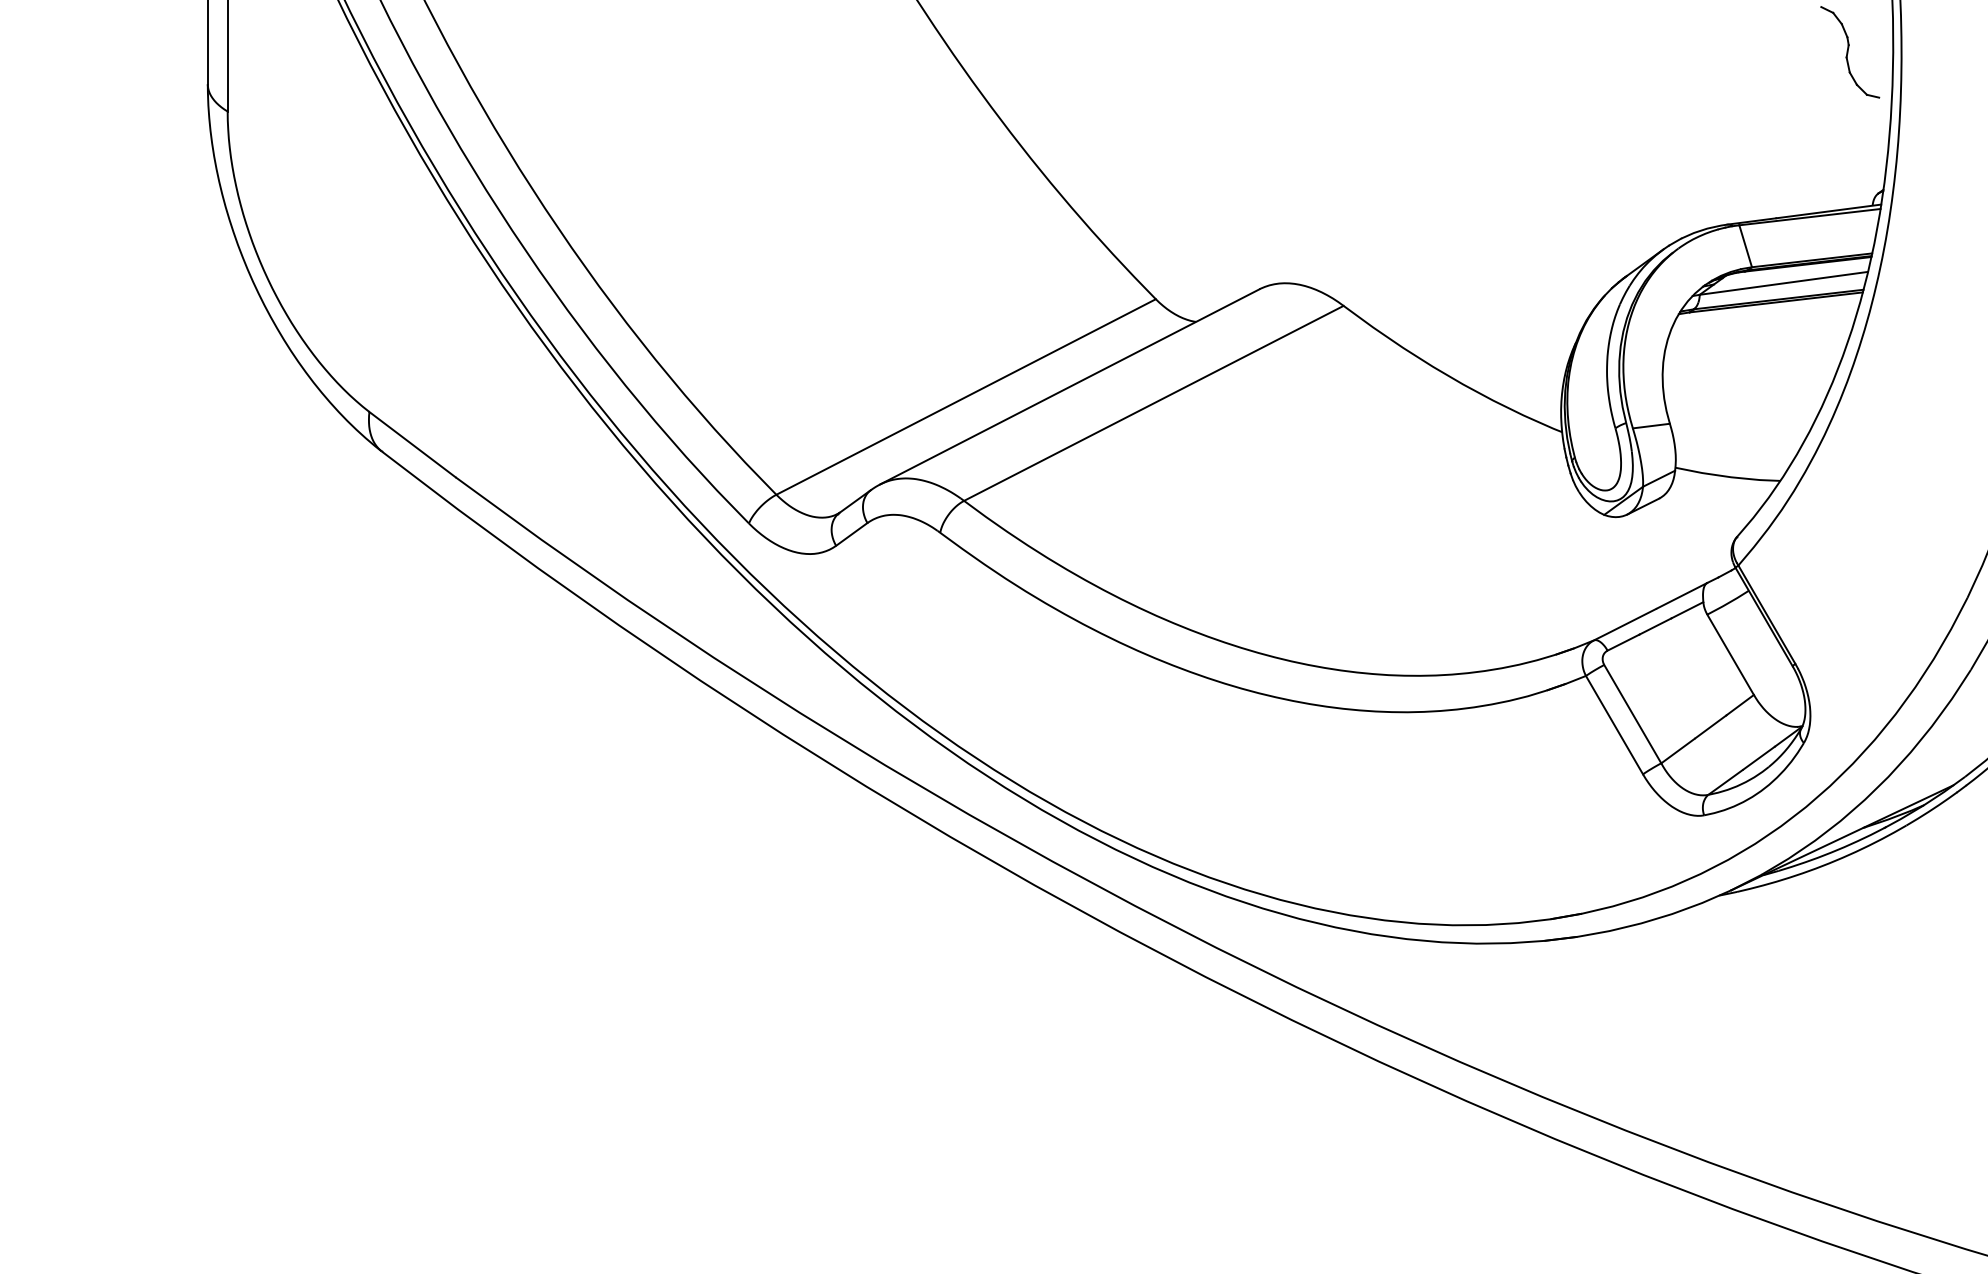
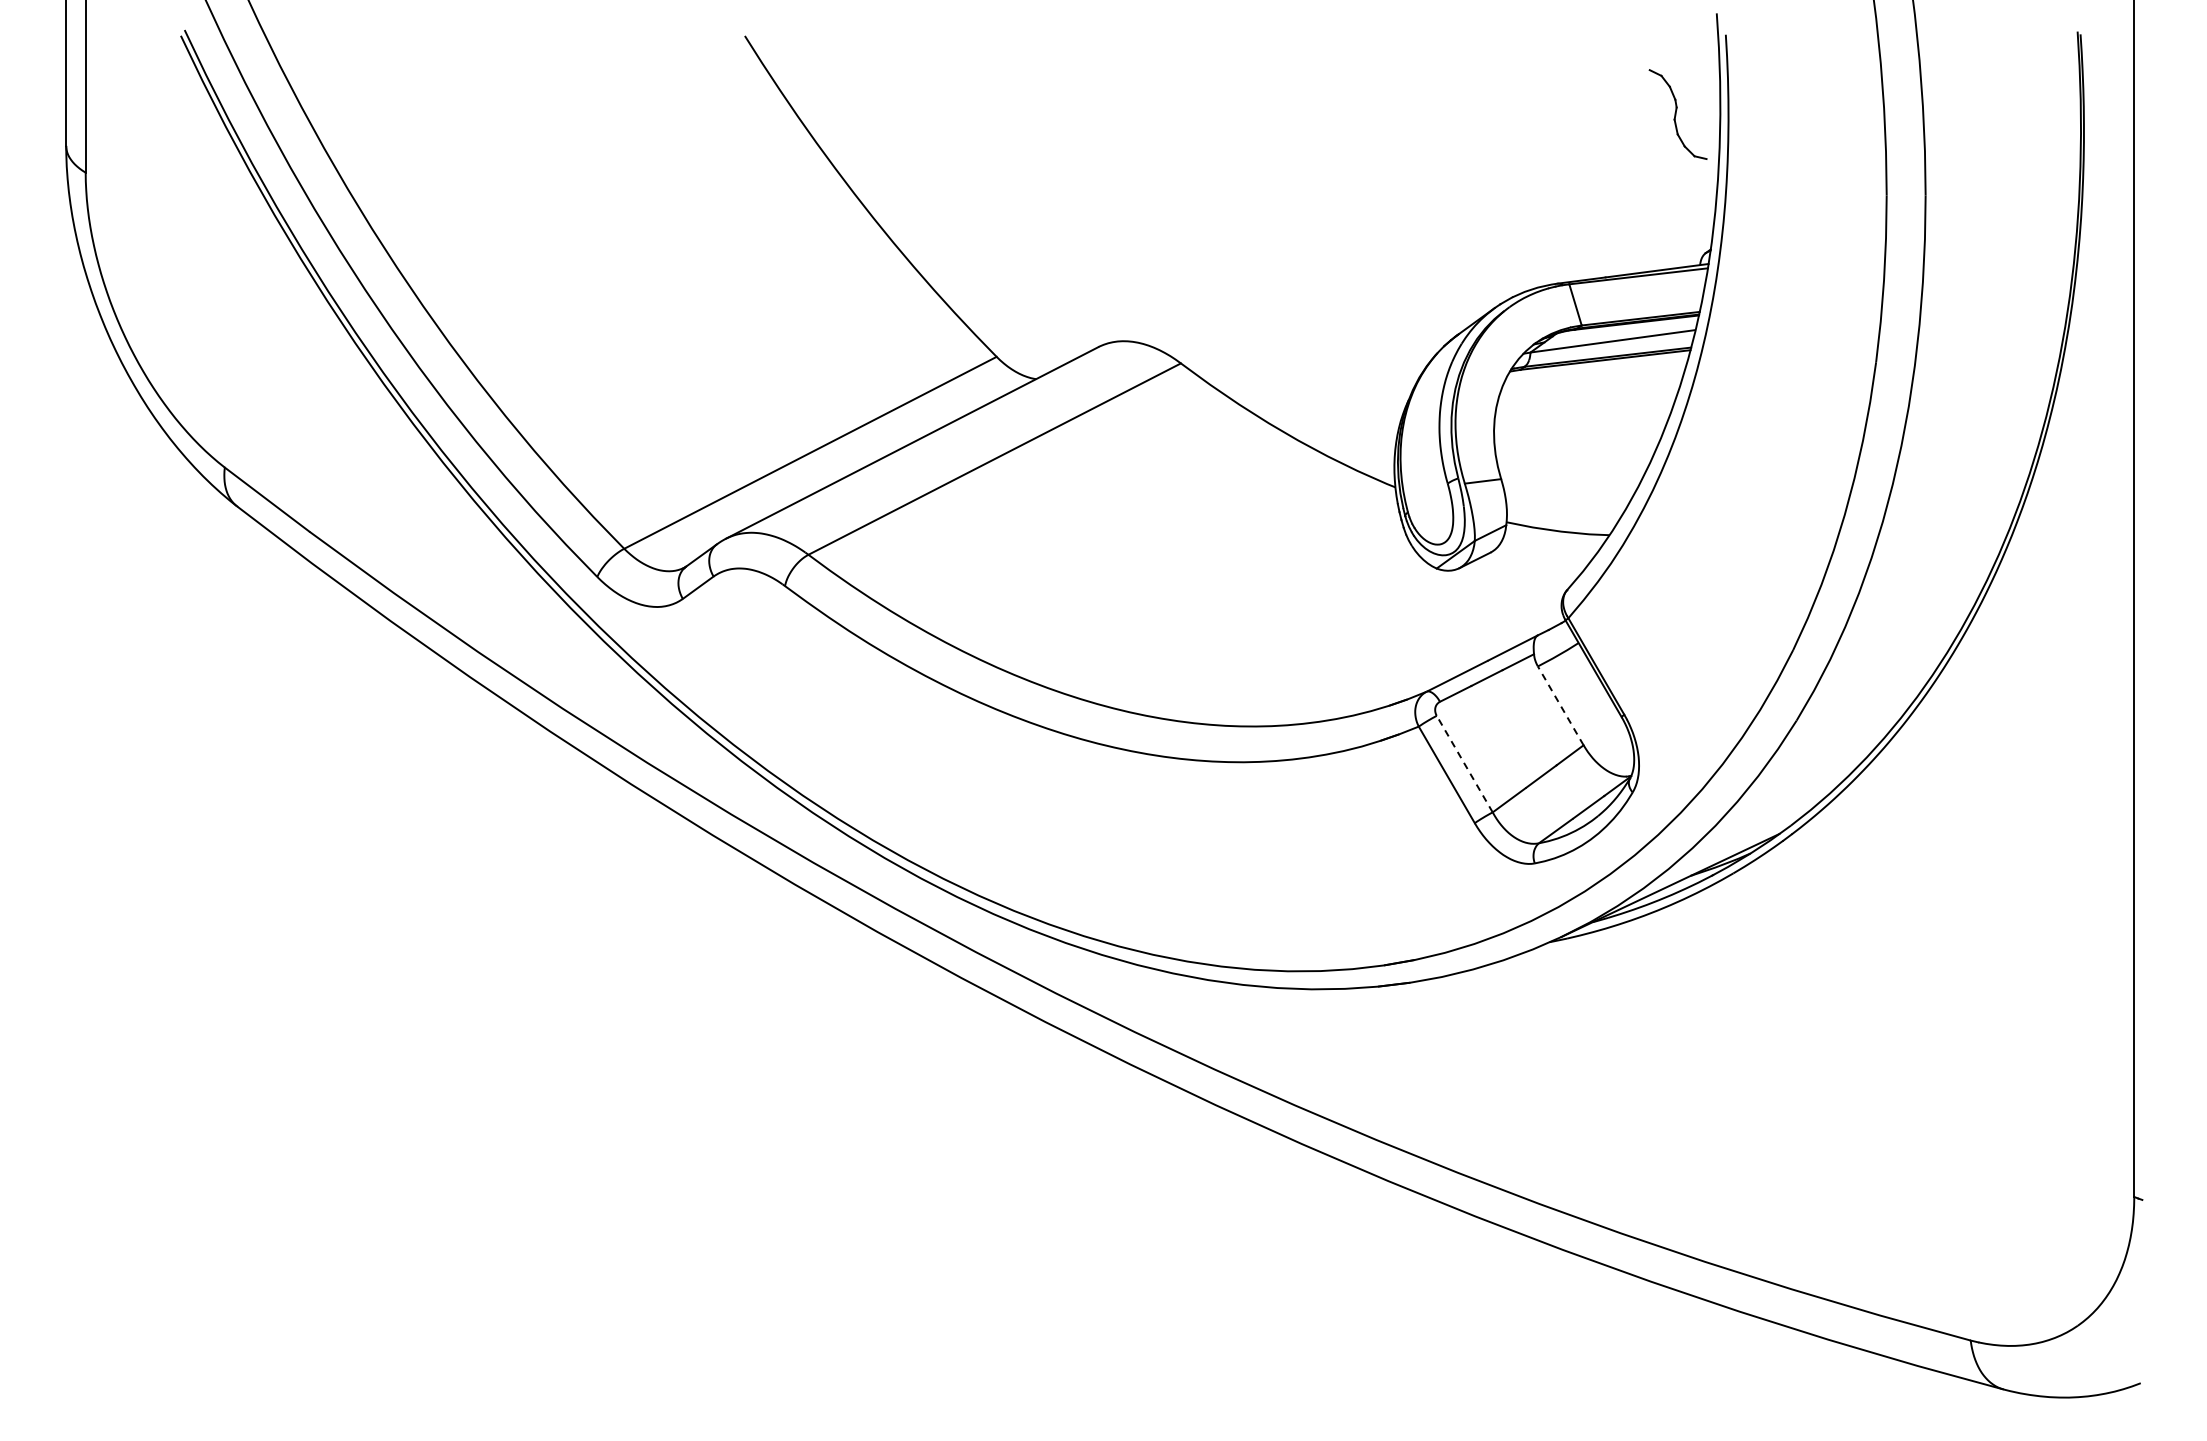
line: (1730, 654) -> (1560, 705), solid -> dashed
line: (1632, 714) -> (1464, 764), solid -> dashed

